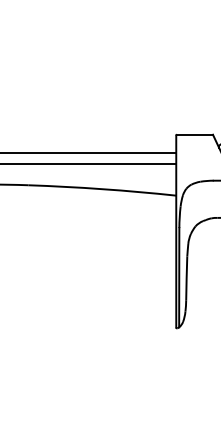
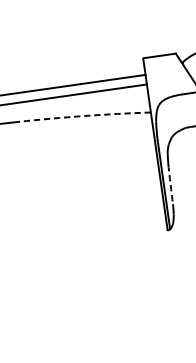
arc: (102, 189) -> (84, 116), solid -> dashed
arc: (186, 278) -> (170, 184), solid -> dashed

